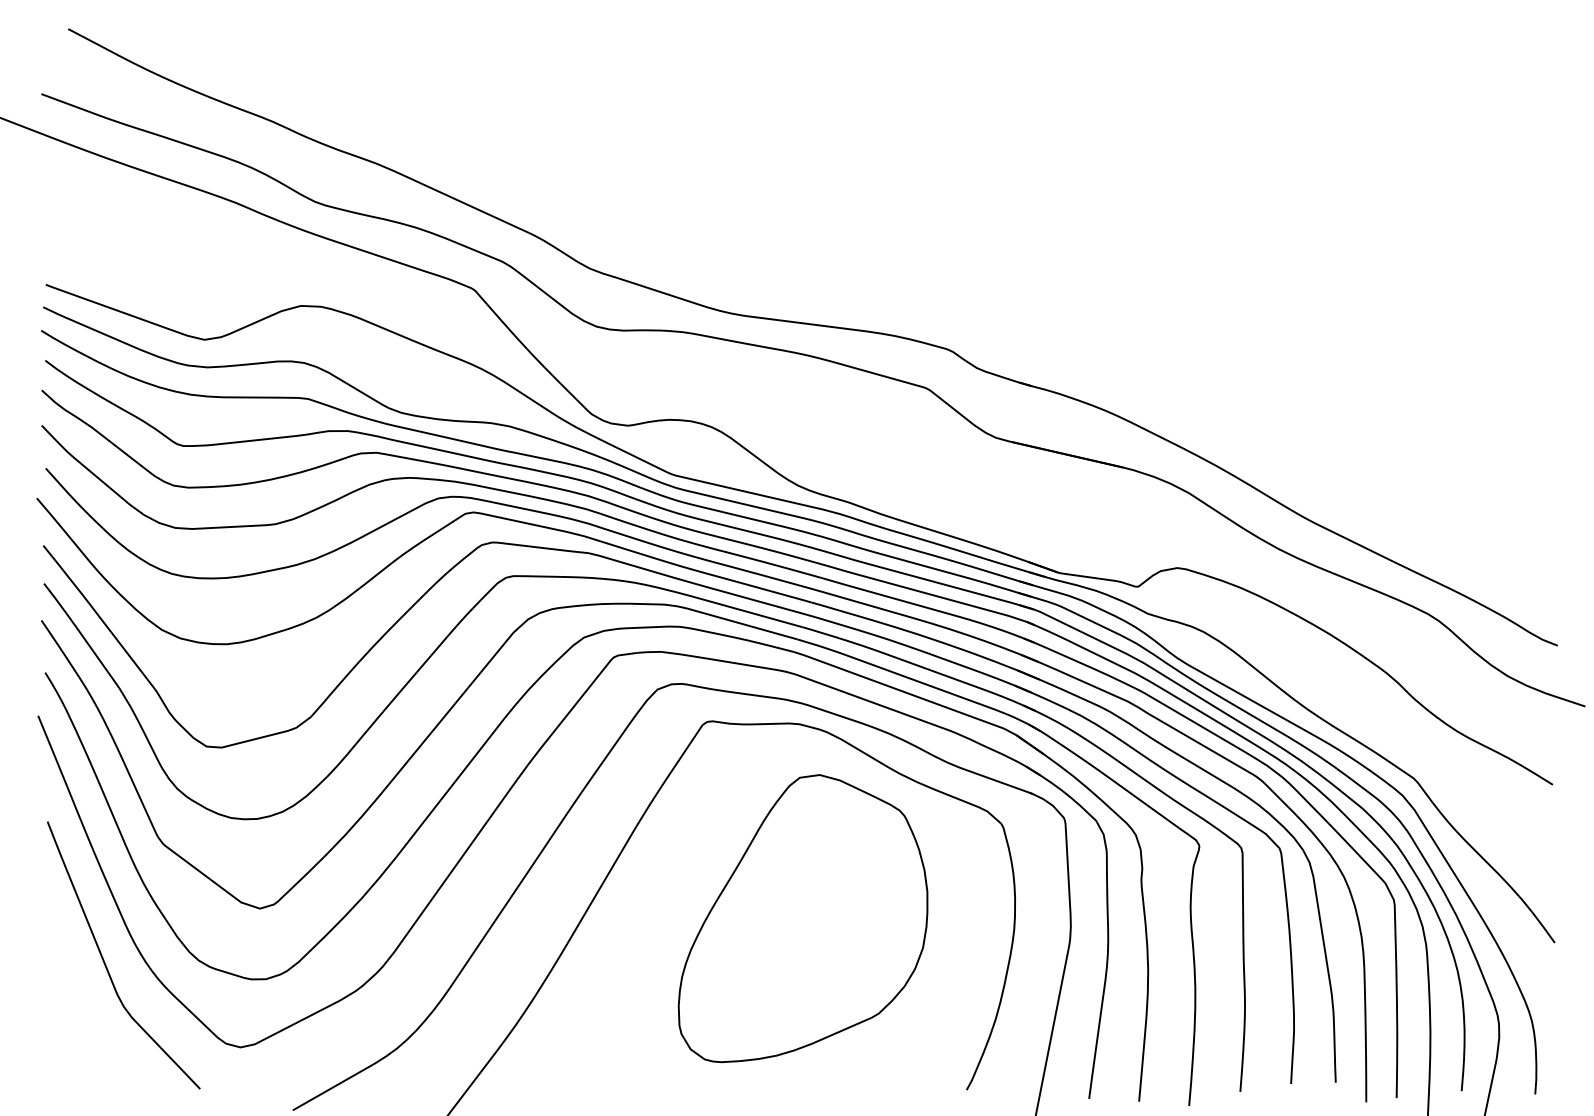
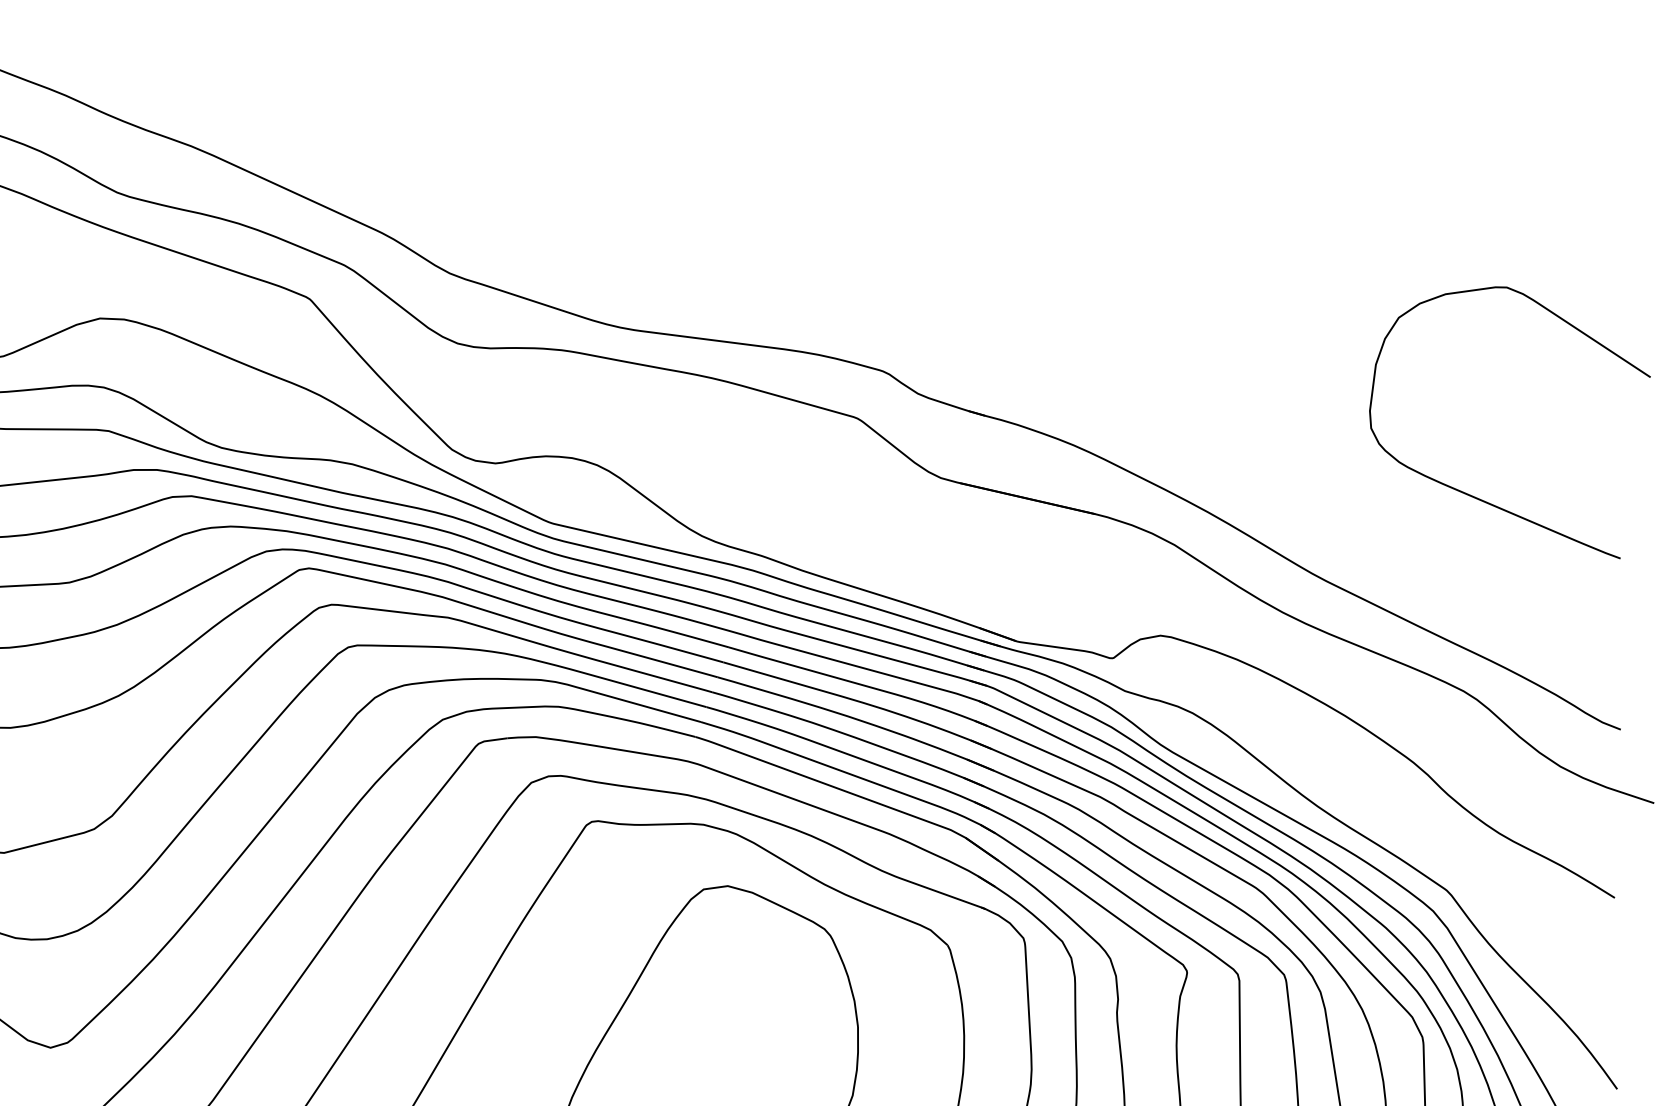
curve: (1439, 453) -> (1477, 497), added

